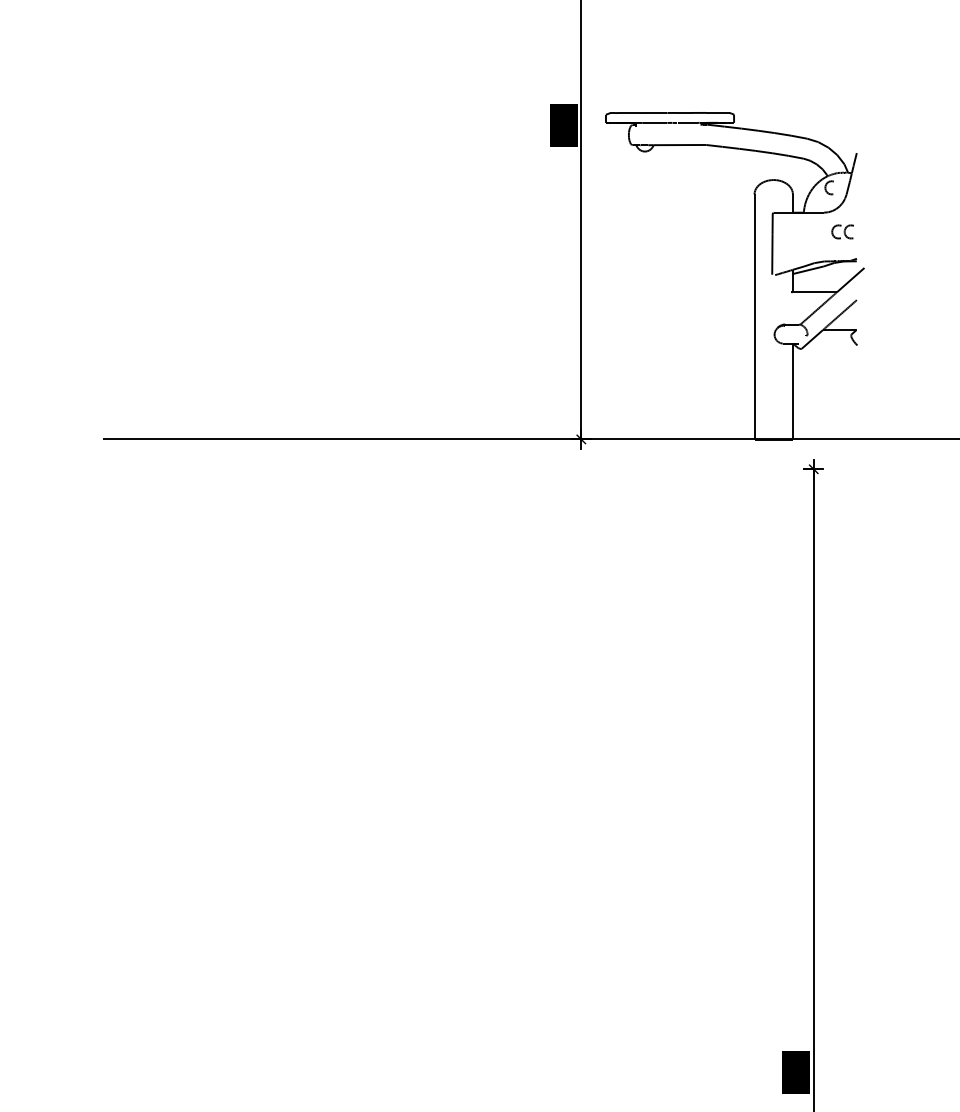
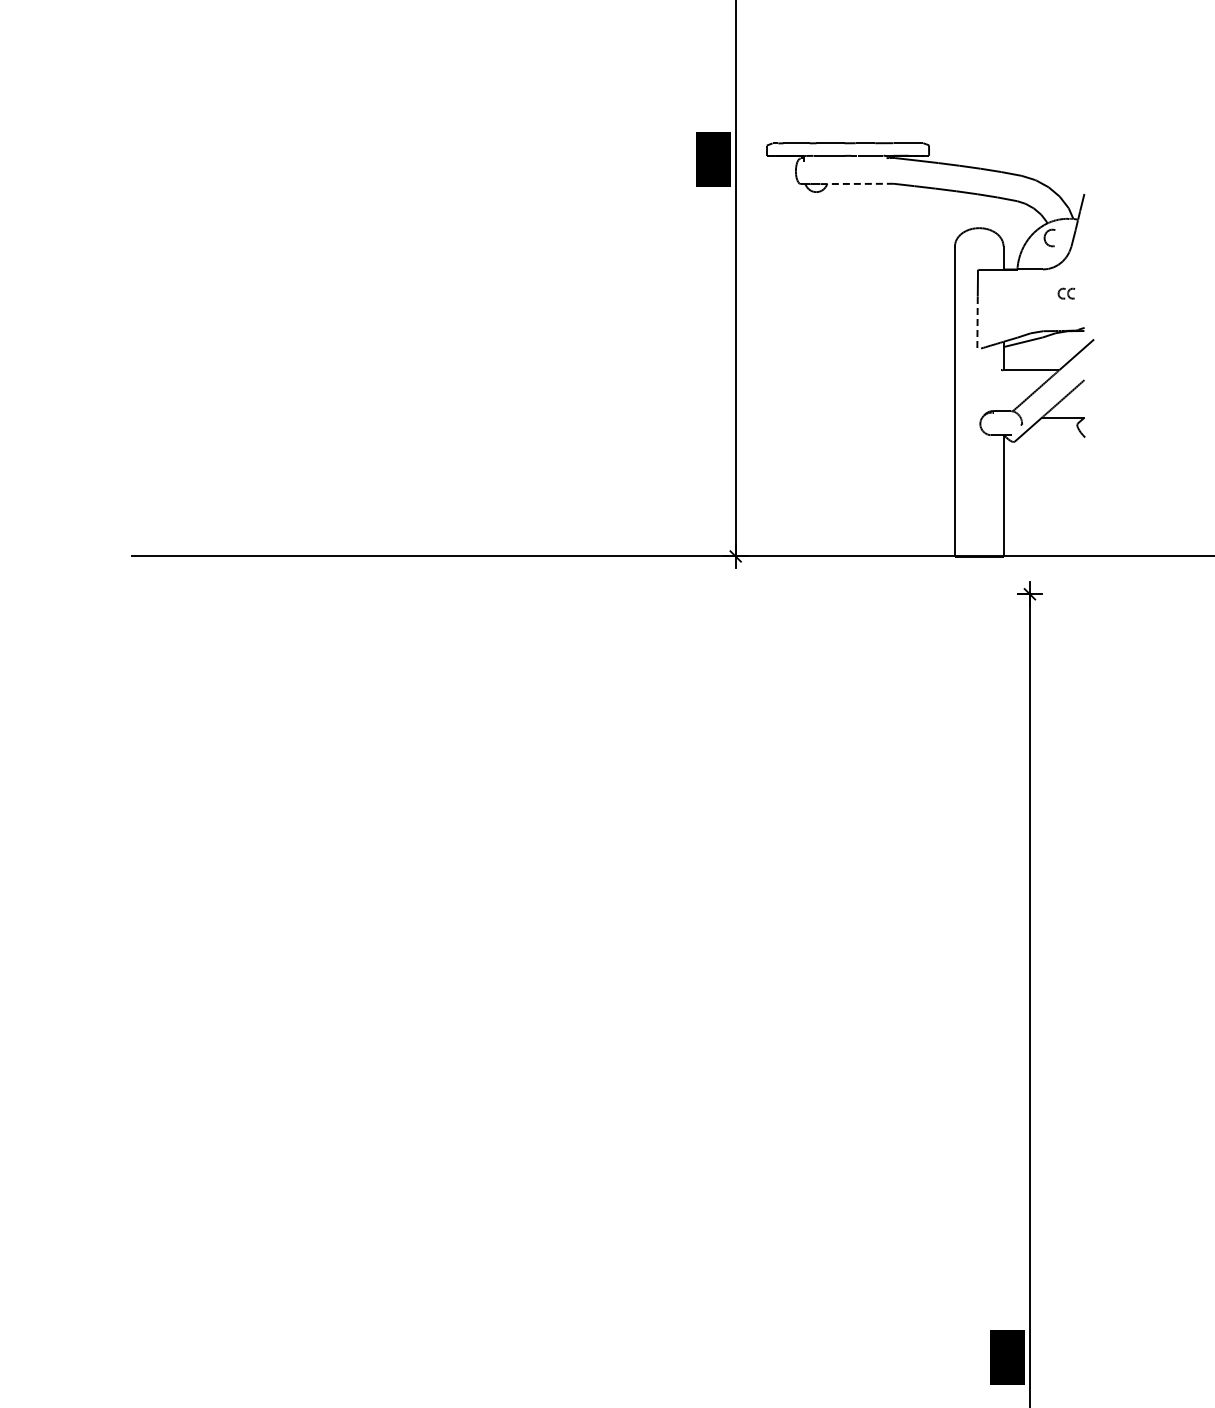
line: (679, 144) -> (860, 183), solid -> dashed
part: (842, 231) -> (1066, 293), size x0.6
line: (772, 254) -> (977, 322), solid -> dashed

